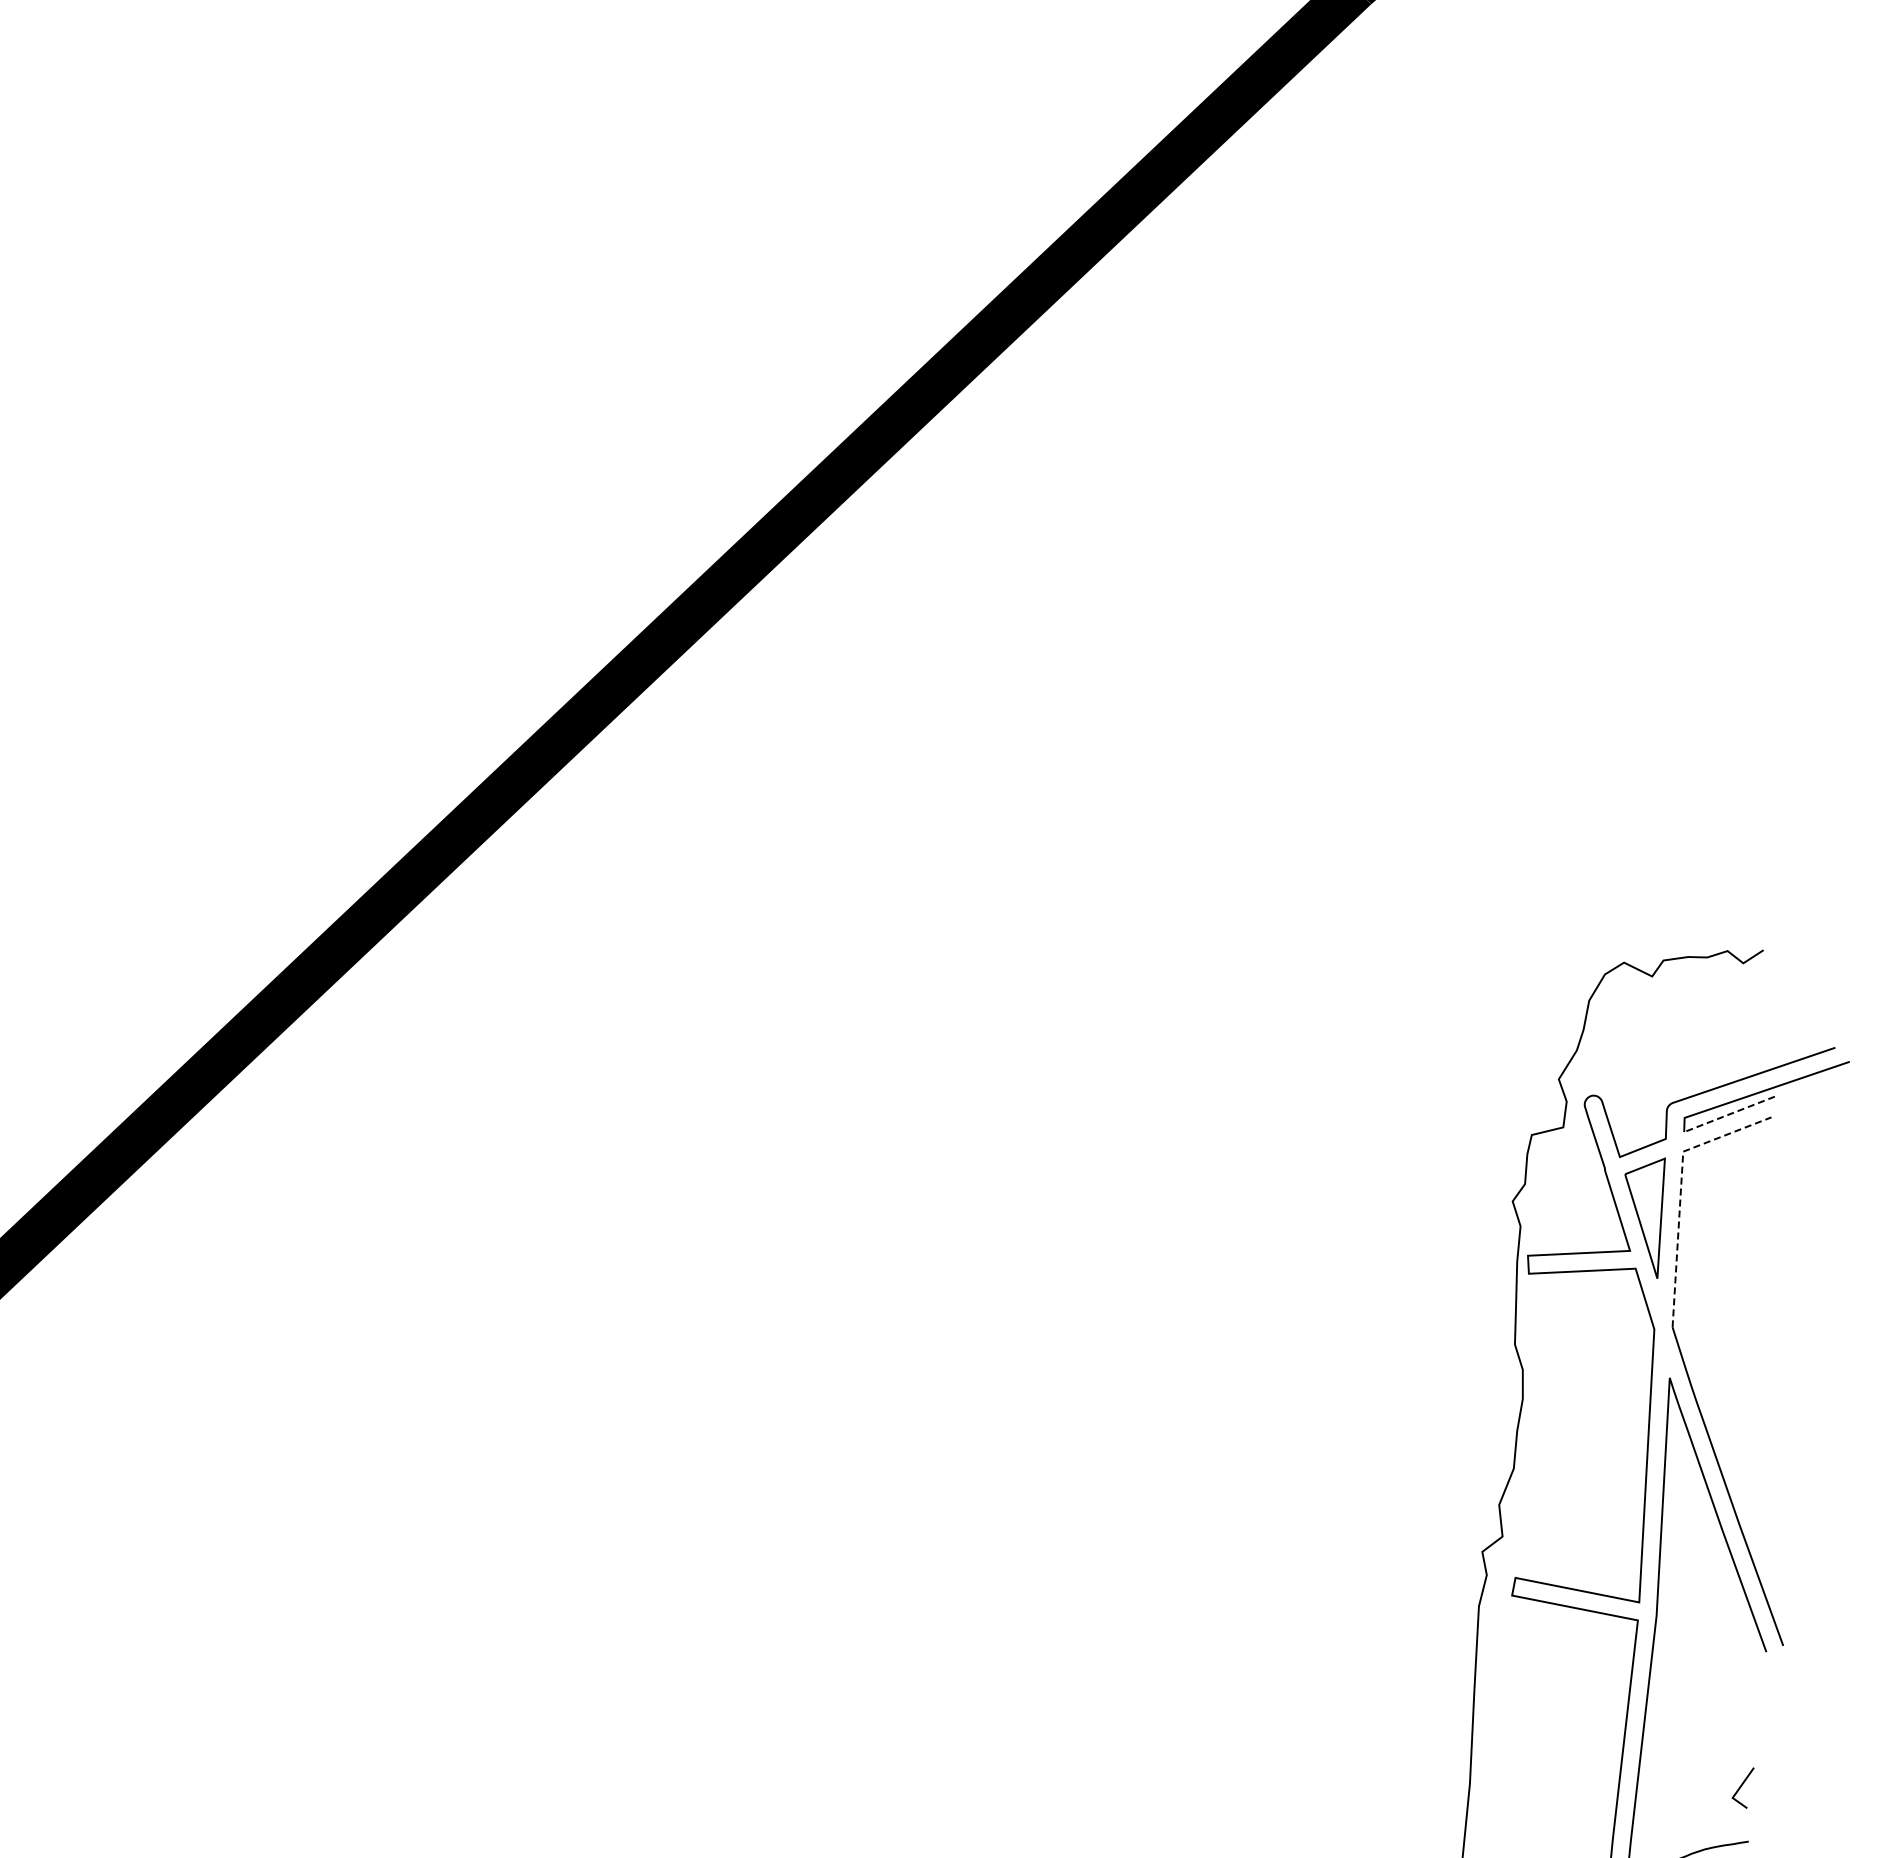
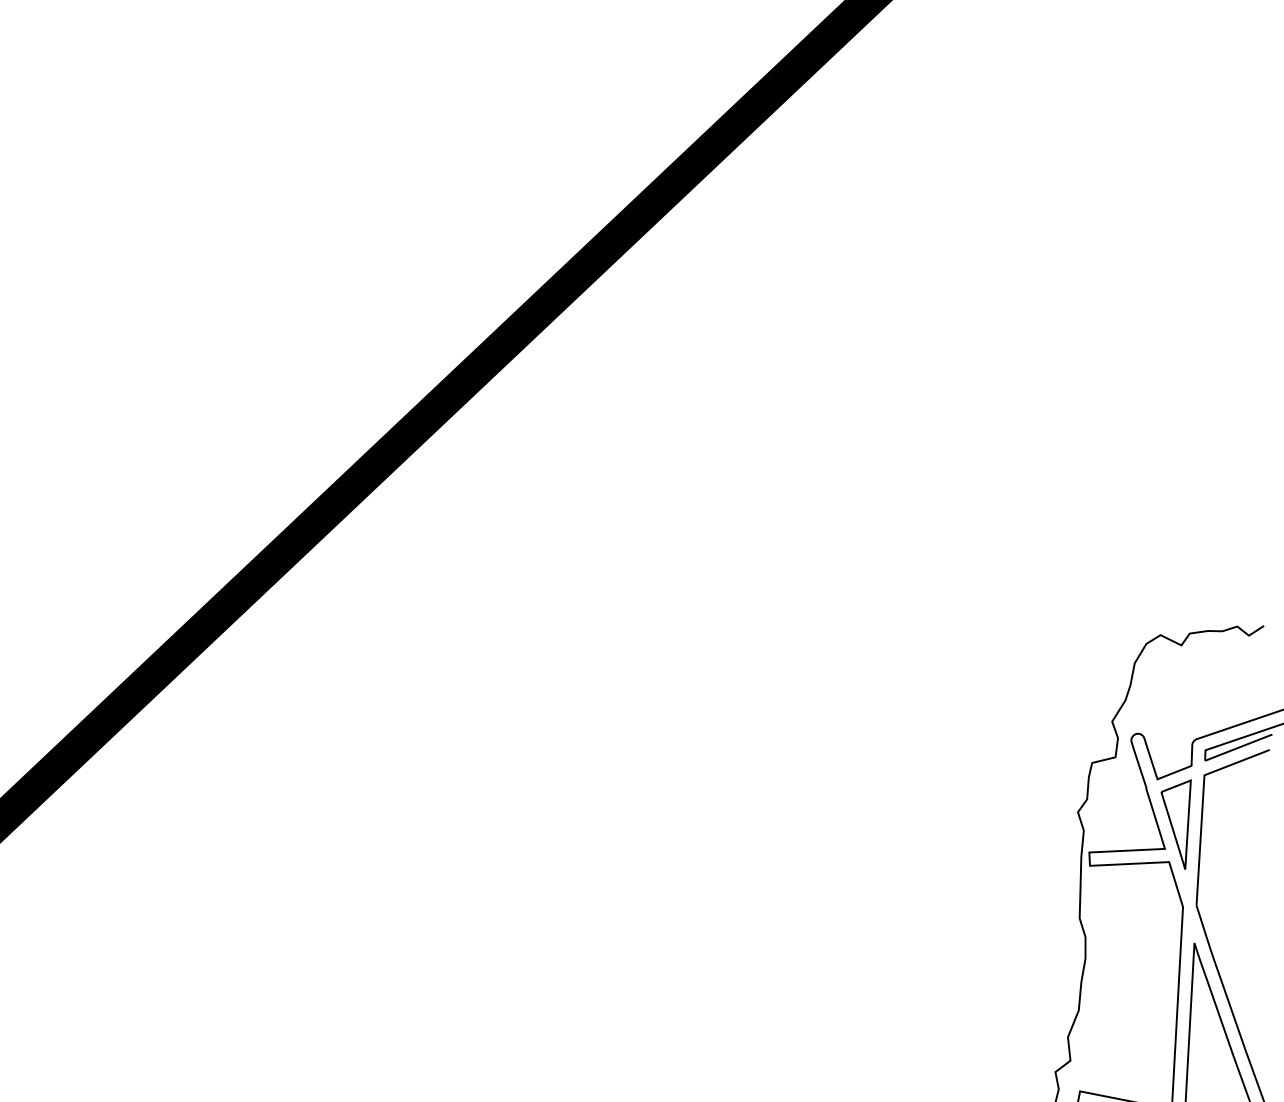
line: (1729, 1114) -> (1238, 747), dashed -> solid
line: (1680, 1191) -> (1202, 804), dashed -> solid

